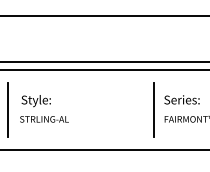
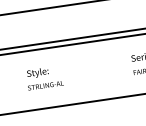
line: (8, 109) -> (18, 82), removed
line: (154, 109) -> (125, 66), removed

